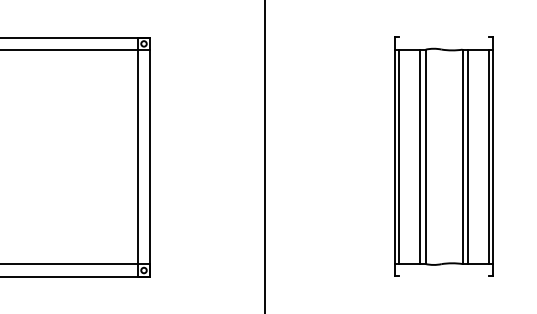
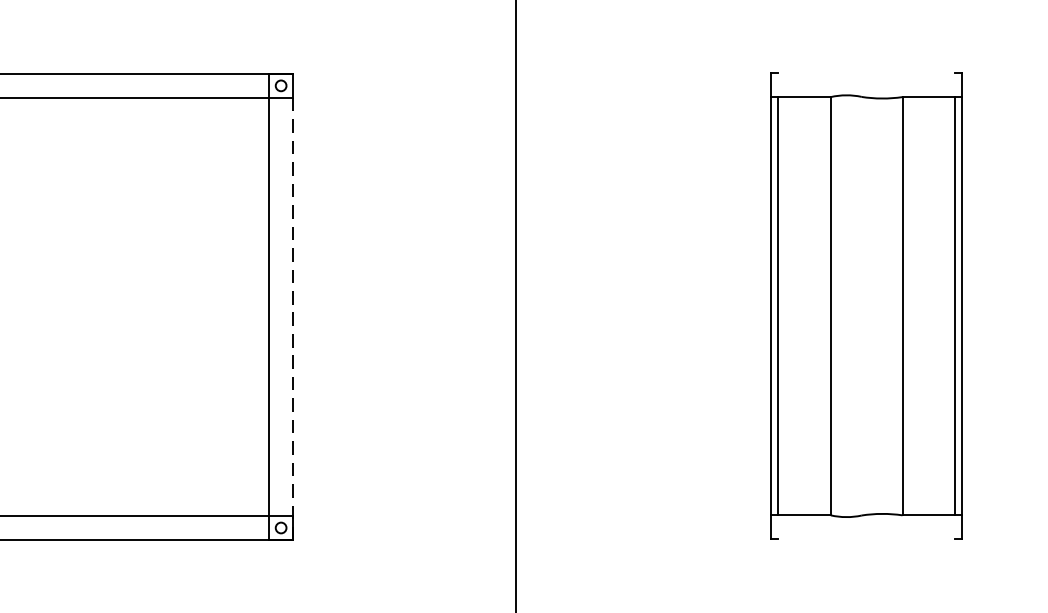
line: (420, 156) -> (820, 305), removed
line: (468, 156) -> (914, 305), removed
line: (150, 163) -> (293, 319), solid -> dashed

